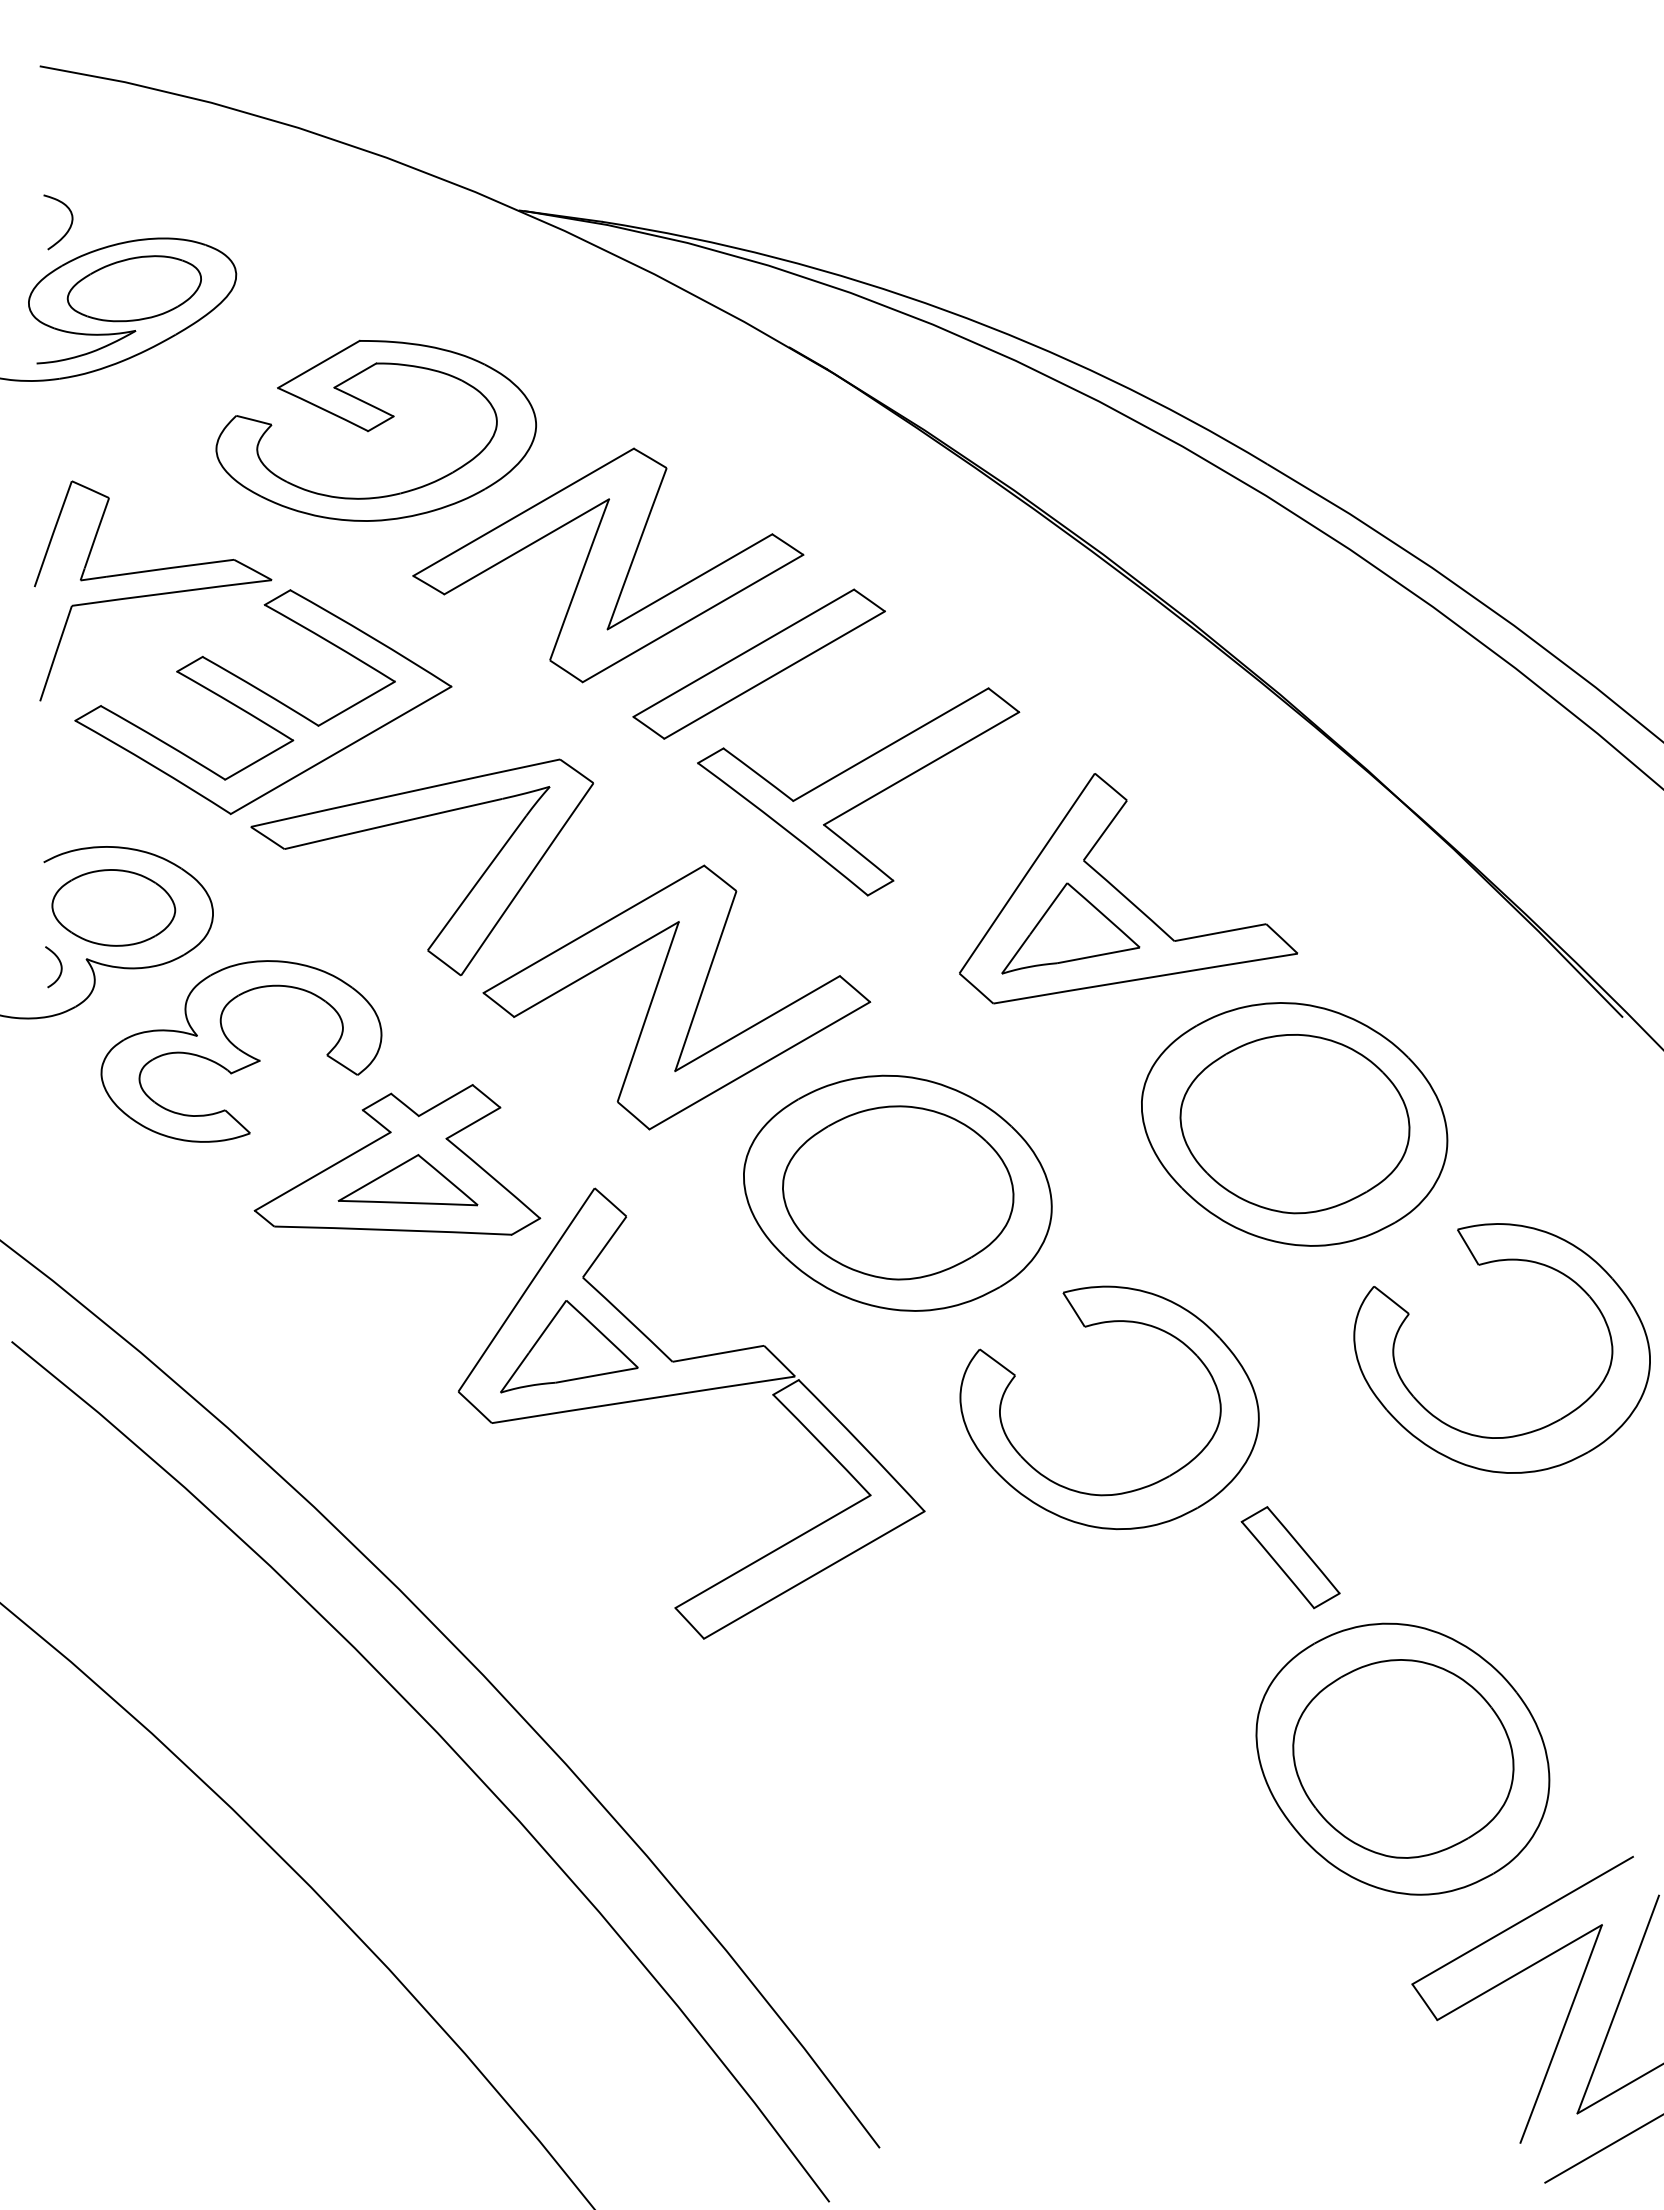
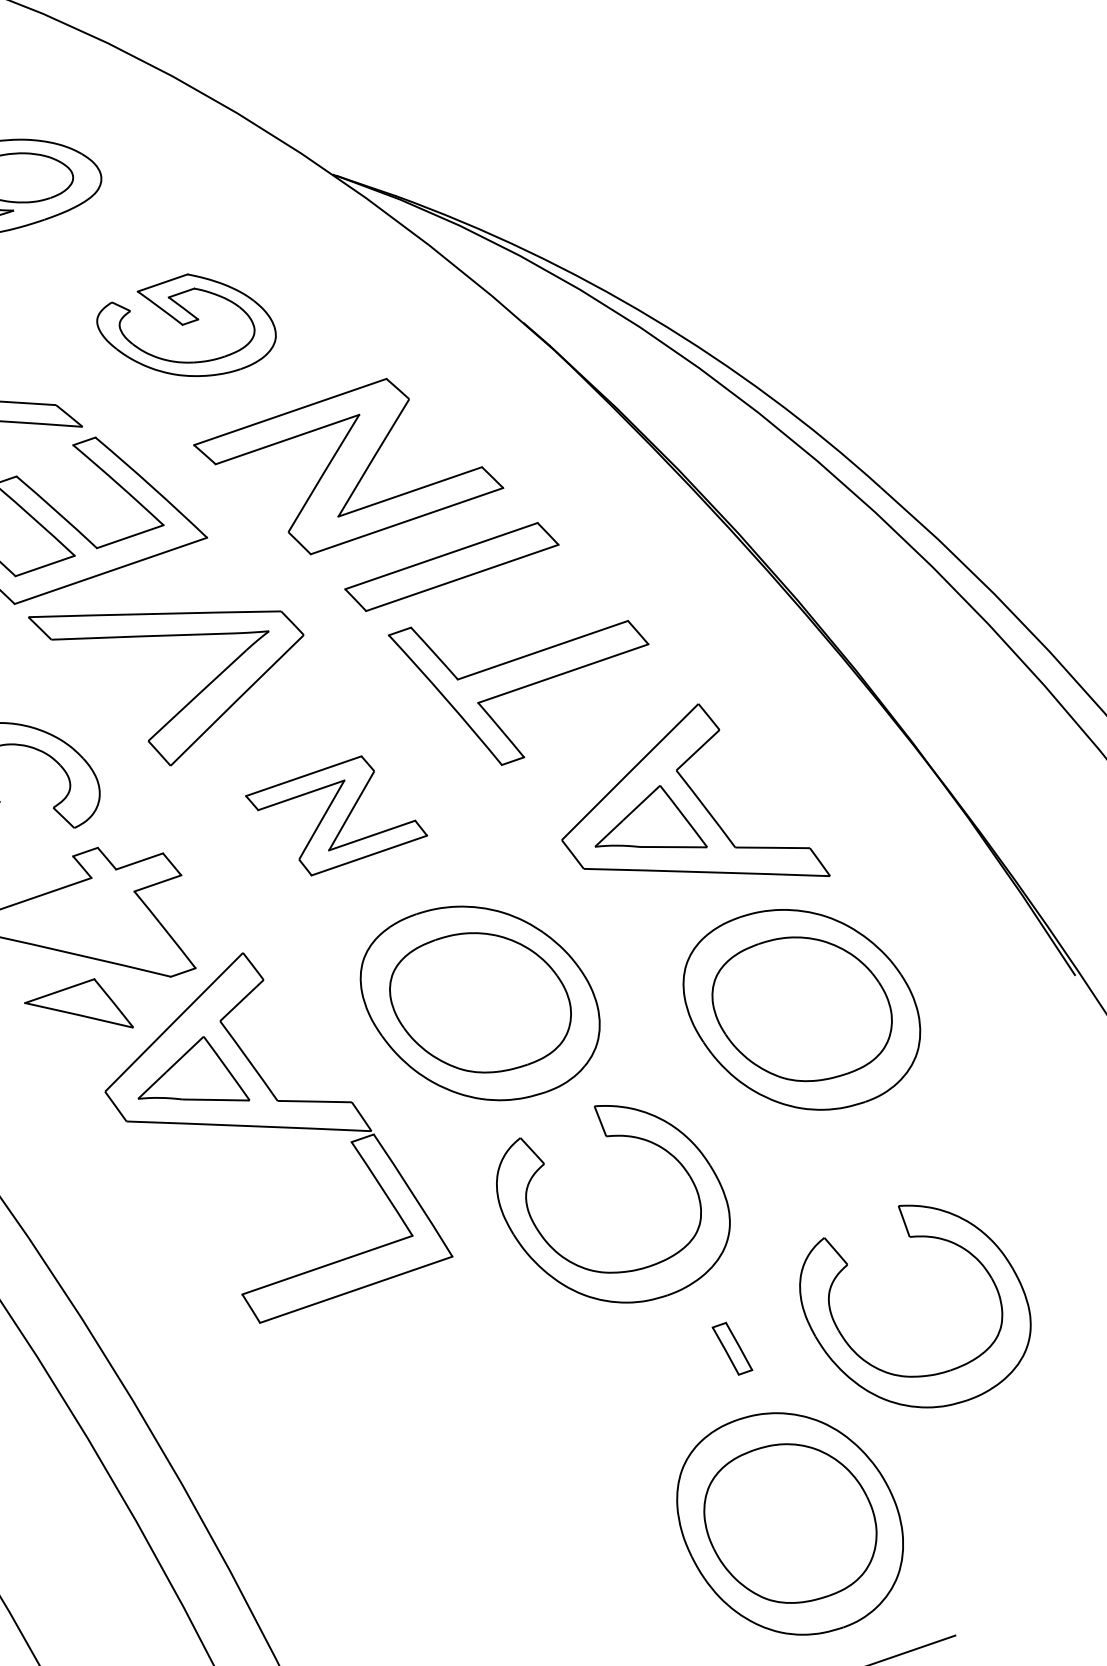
part: (375, 430) -> (186, 325), size x0.7
part: (676, 997) -> (336, 815), size x0.6
part: (407, 1180) -> (82, 997), moved
part: (1481, 1265) -> (911, 1237), moved
part: (1290, 1557) -> (732, 1348), size x0.6

